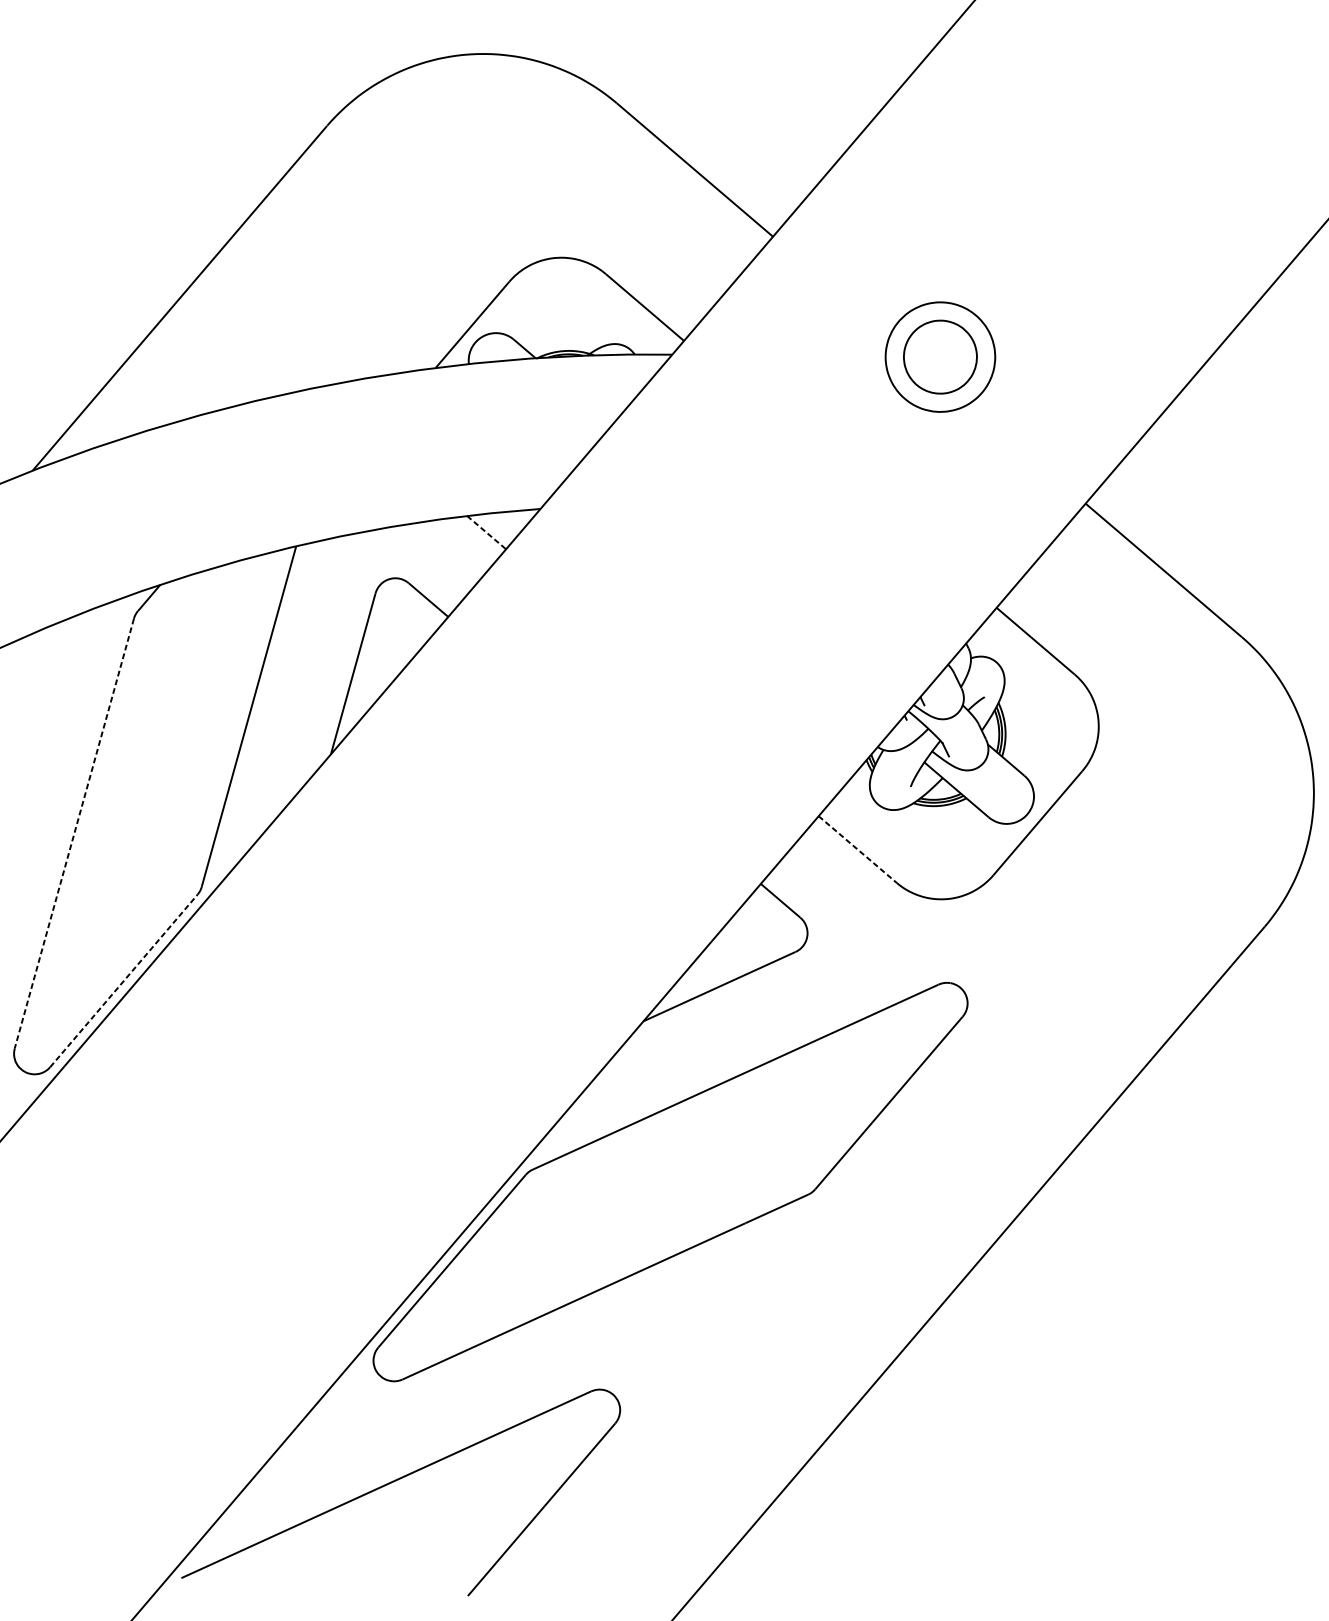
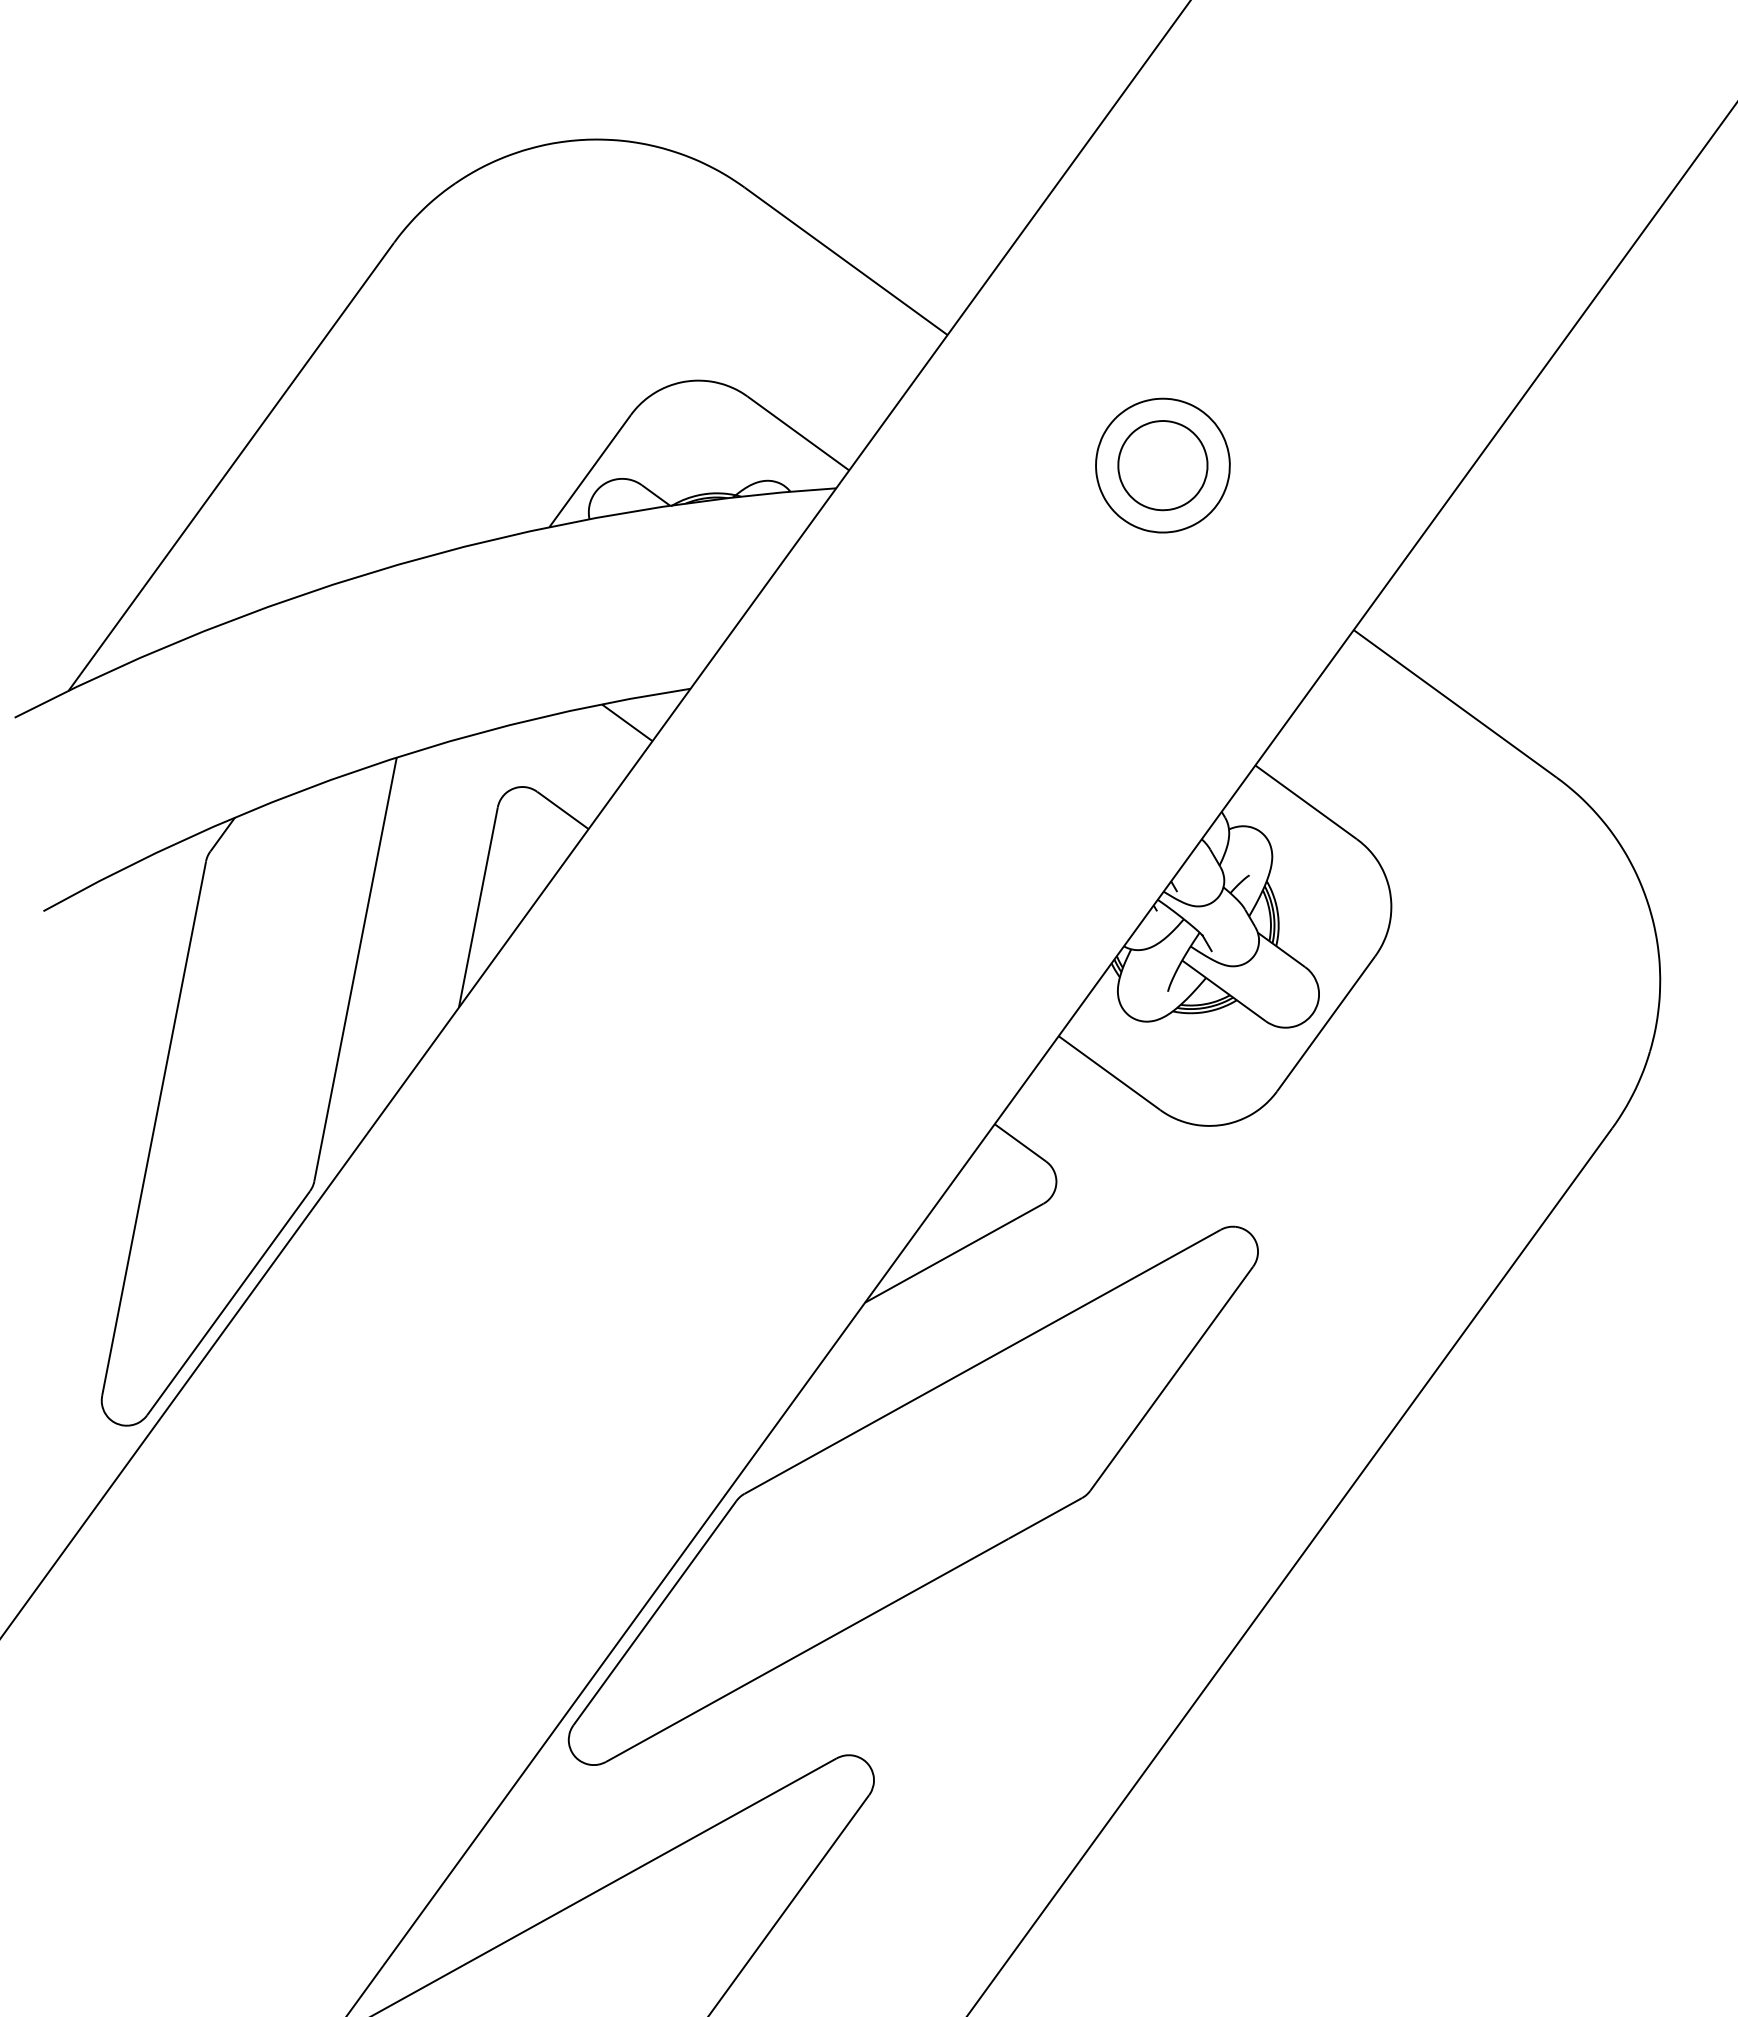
line: (486, 533) -> (627, 723), dashed -> solid
line: (74, 834) -> (154, 1129), dashed -> solid
line: (857, 849) -> (1109, 1073), dashed -> solid
line: (123, 981) -> (228, 1303), dashed -> solid

